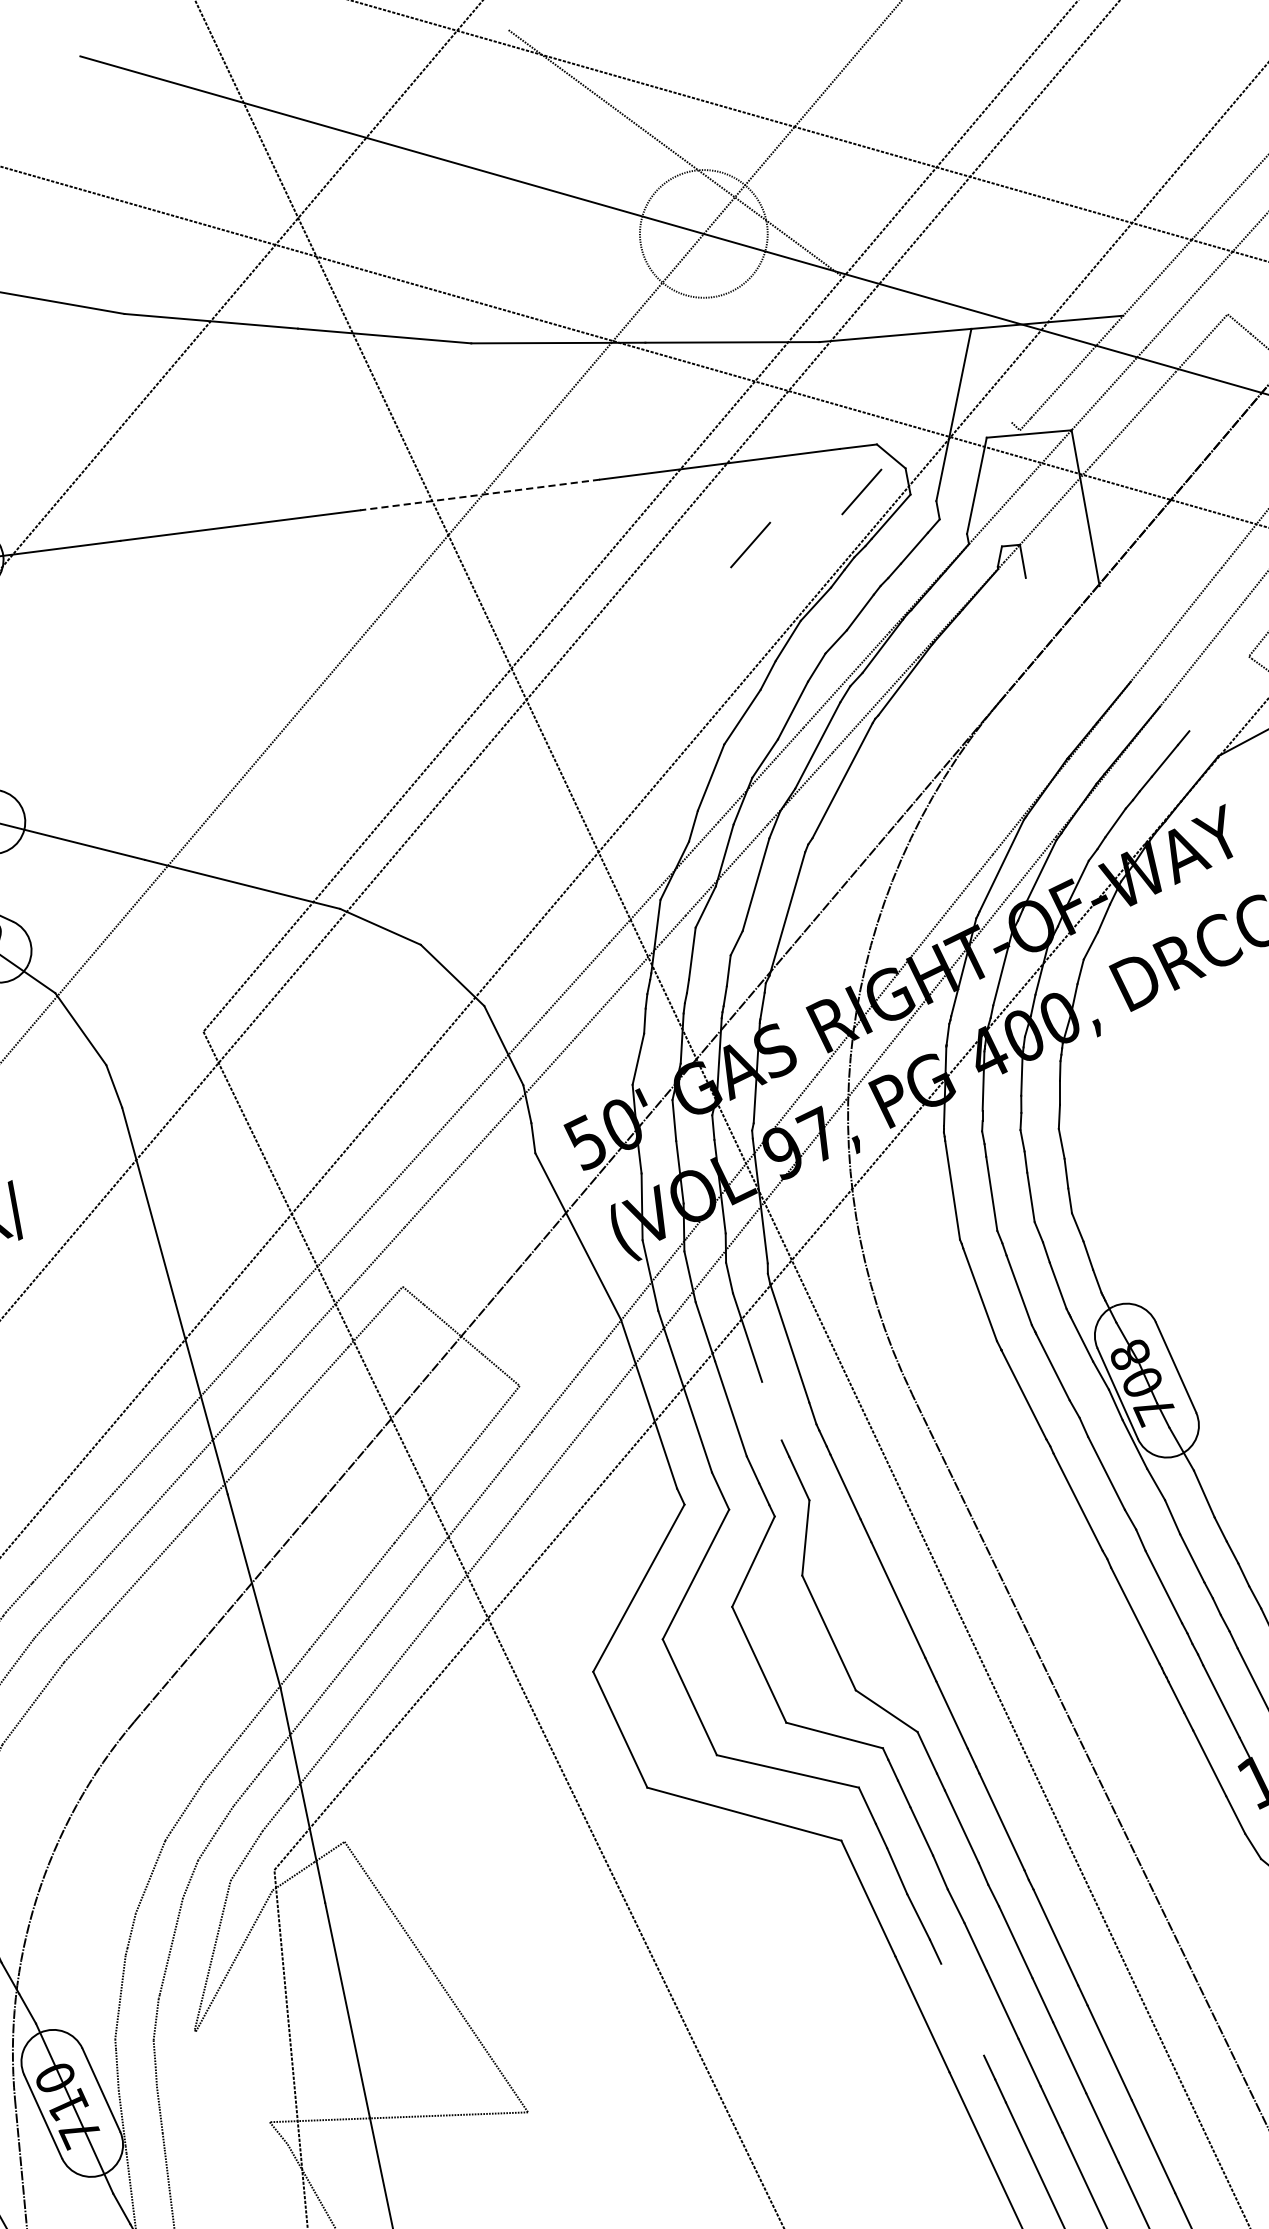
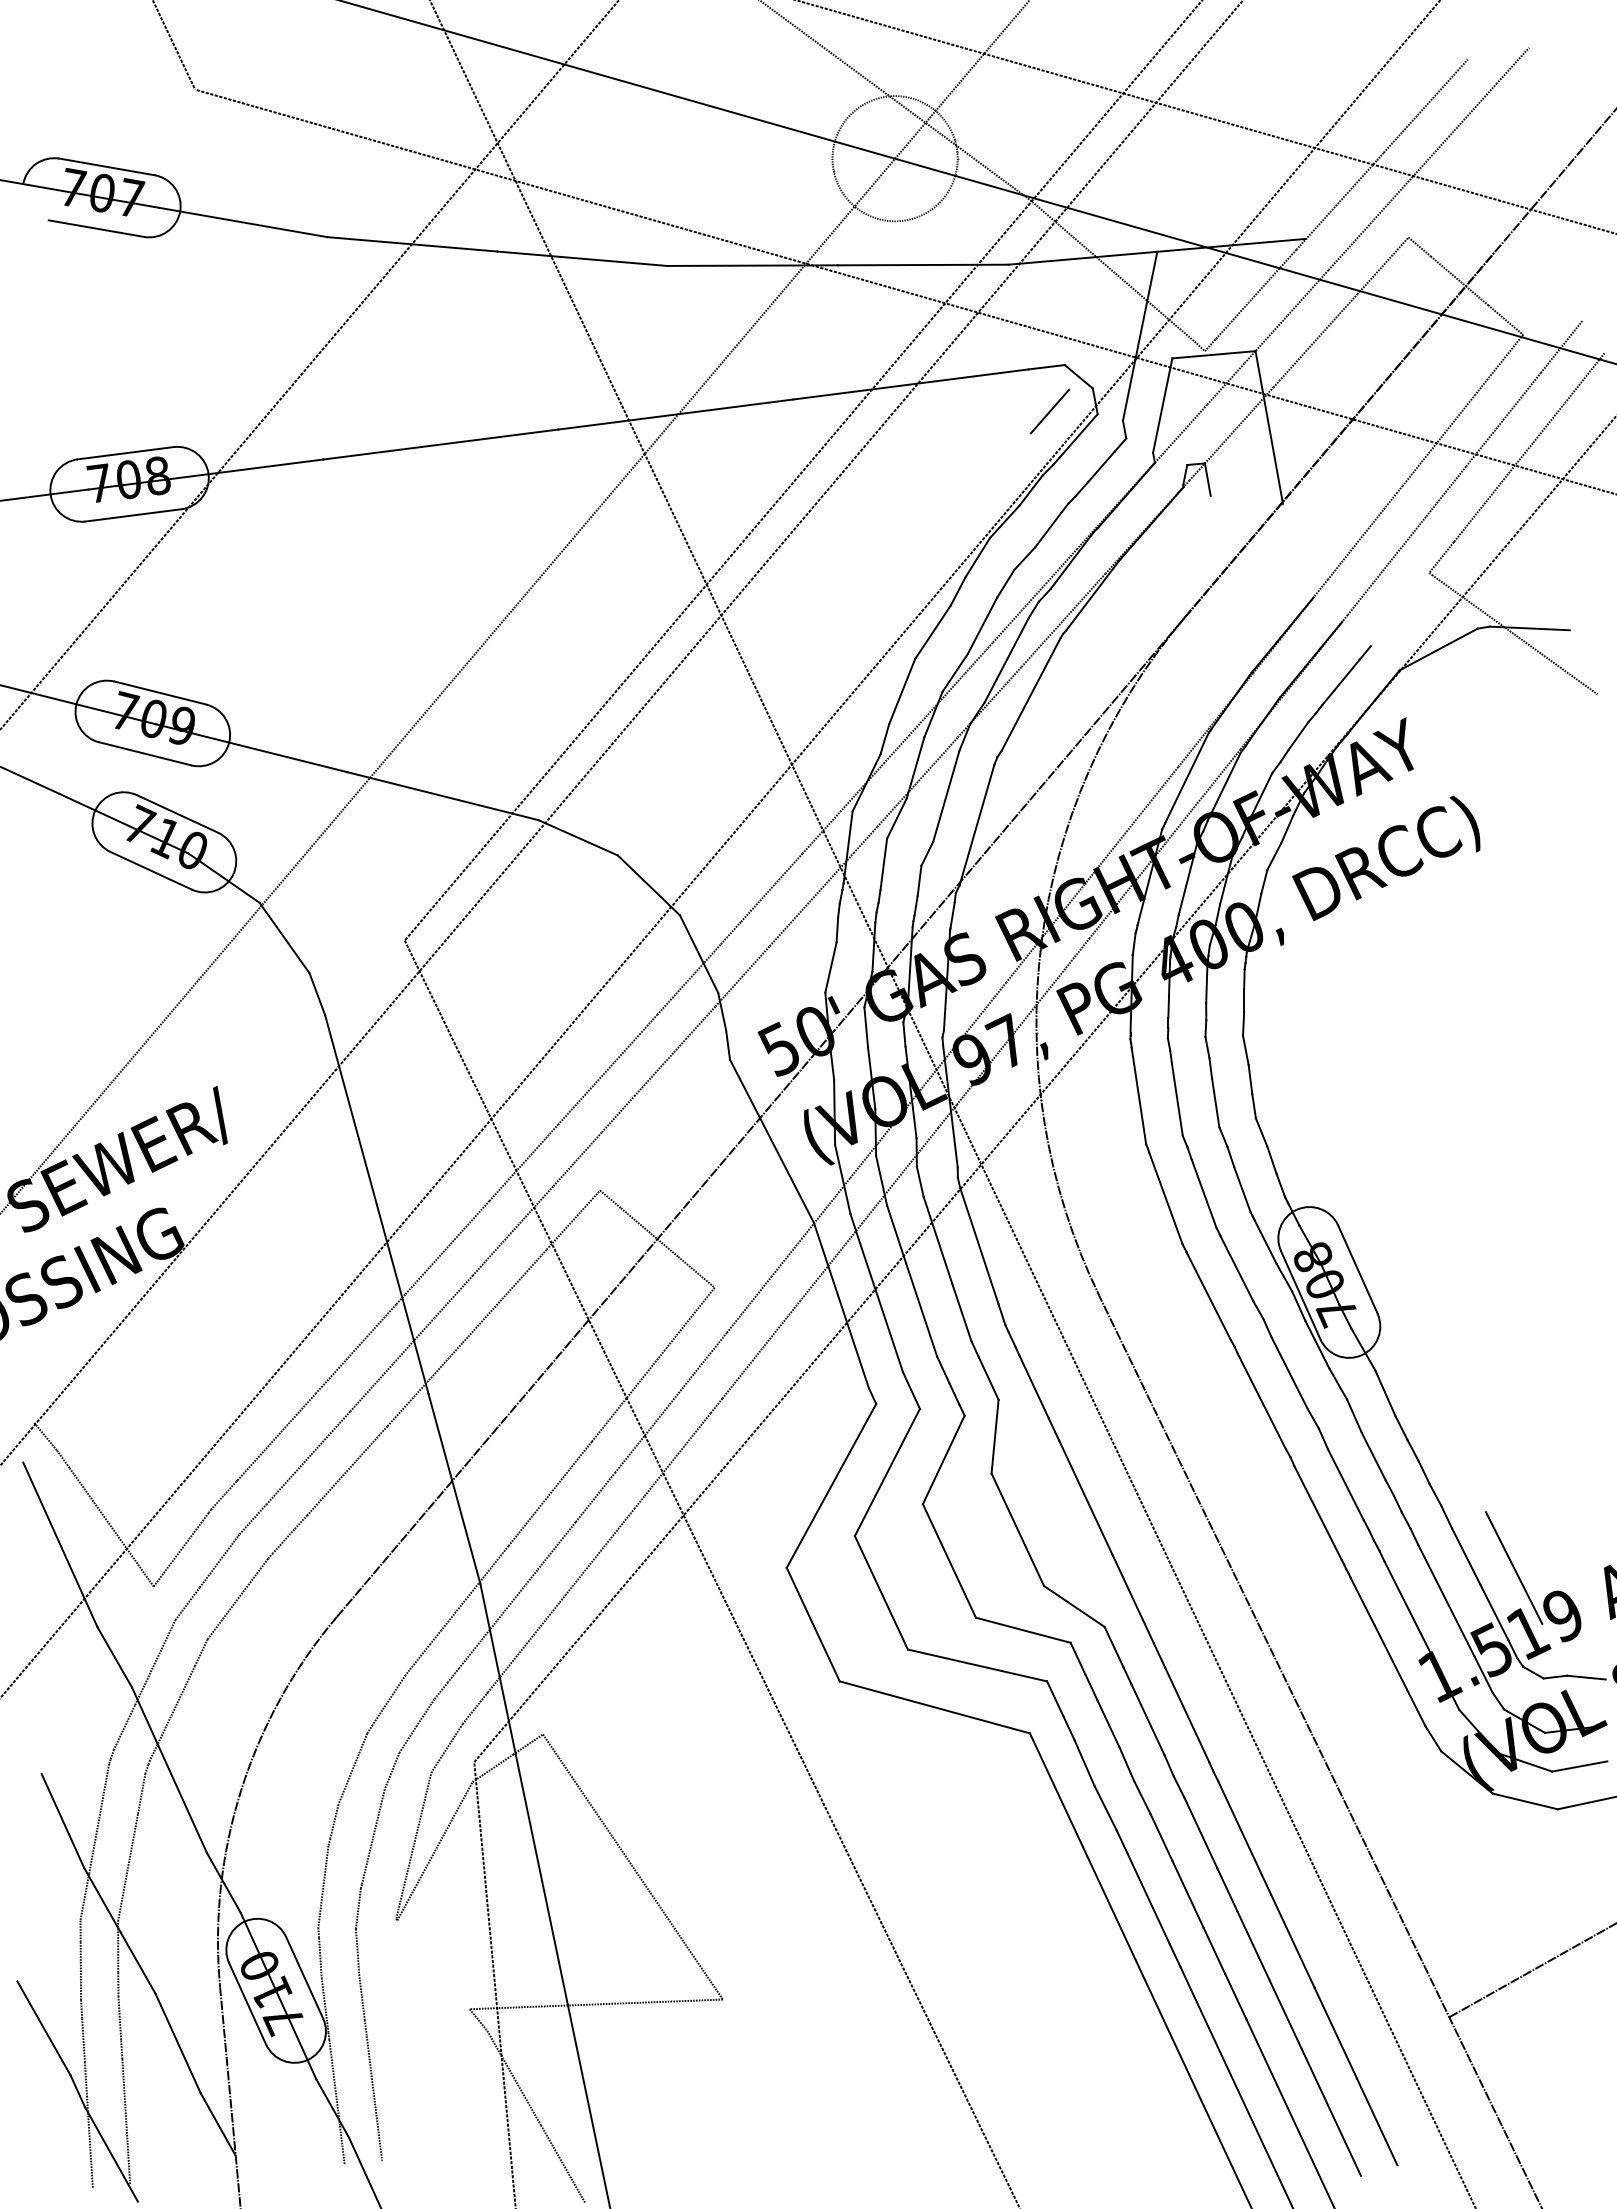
line: (926, 349) -> (1113, 271), added
line: (479, 494) -> (675, 414), dashed -> solid
line: (750, 544) -> (940, 463), removed
line: (771, 1411) -> (961, 1312), added
line: (962, 2010) -> (1148, 1899), added

